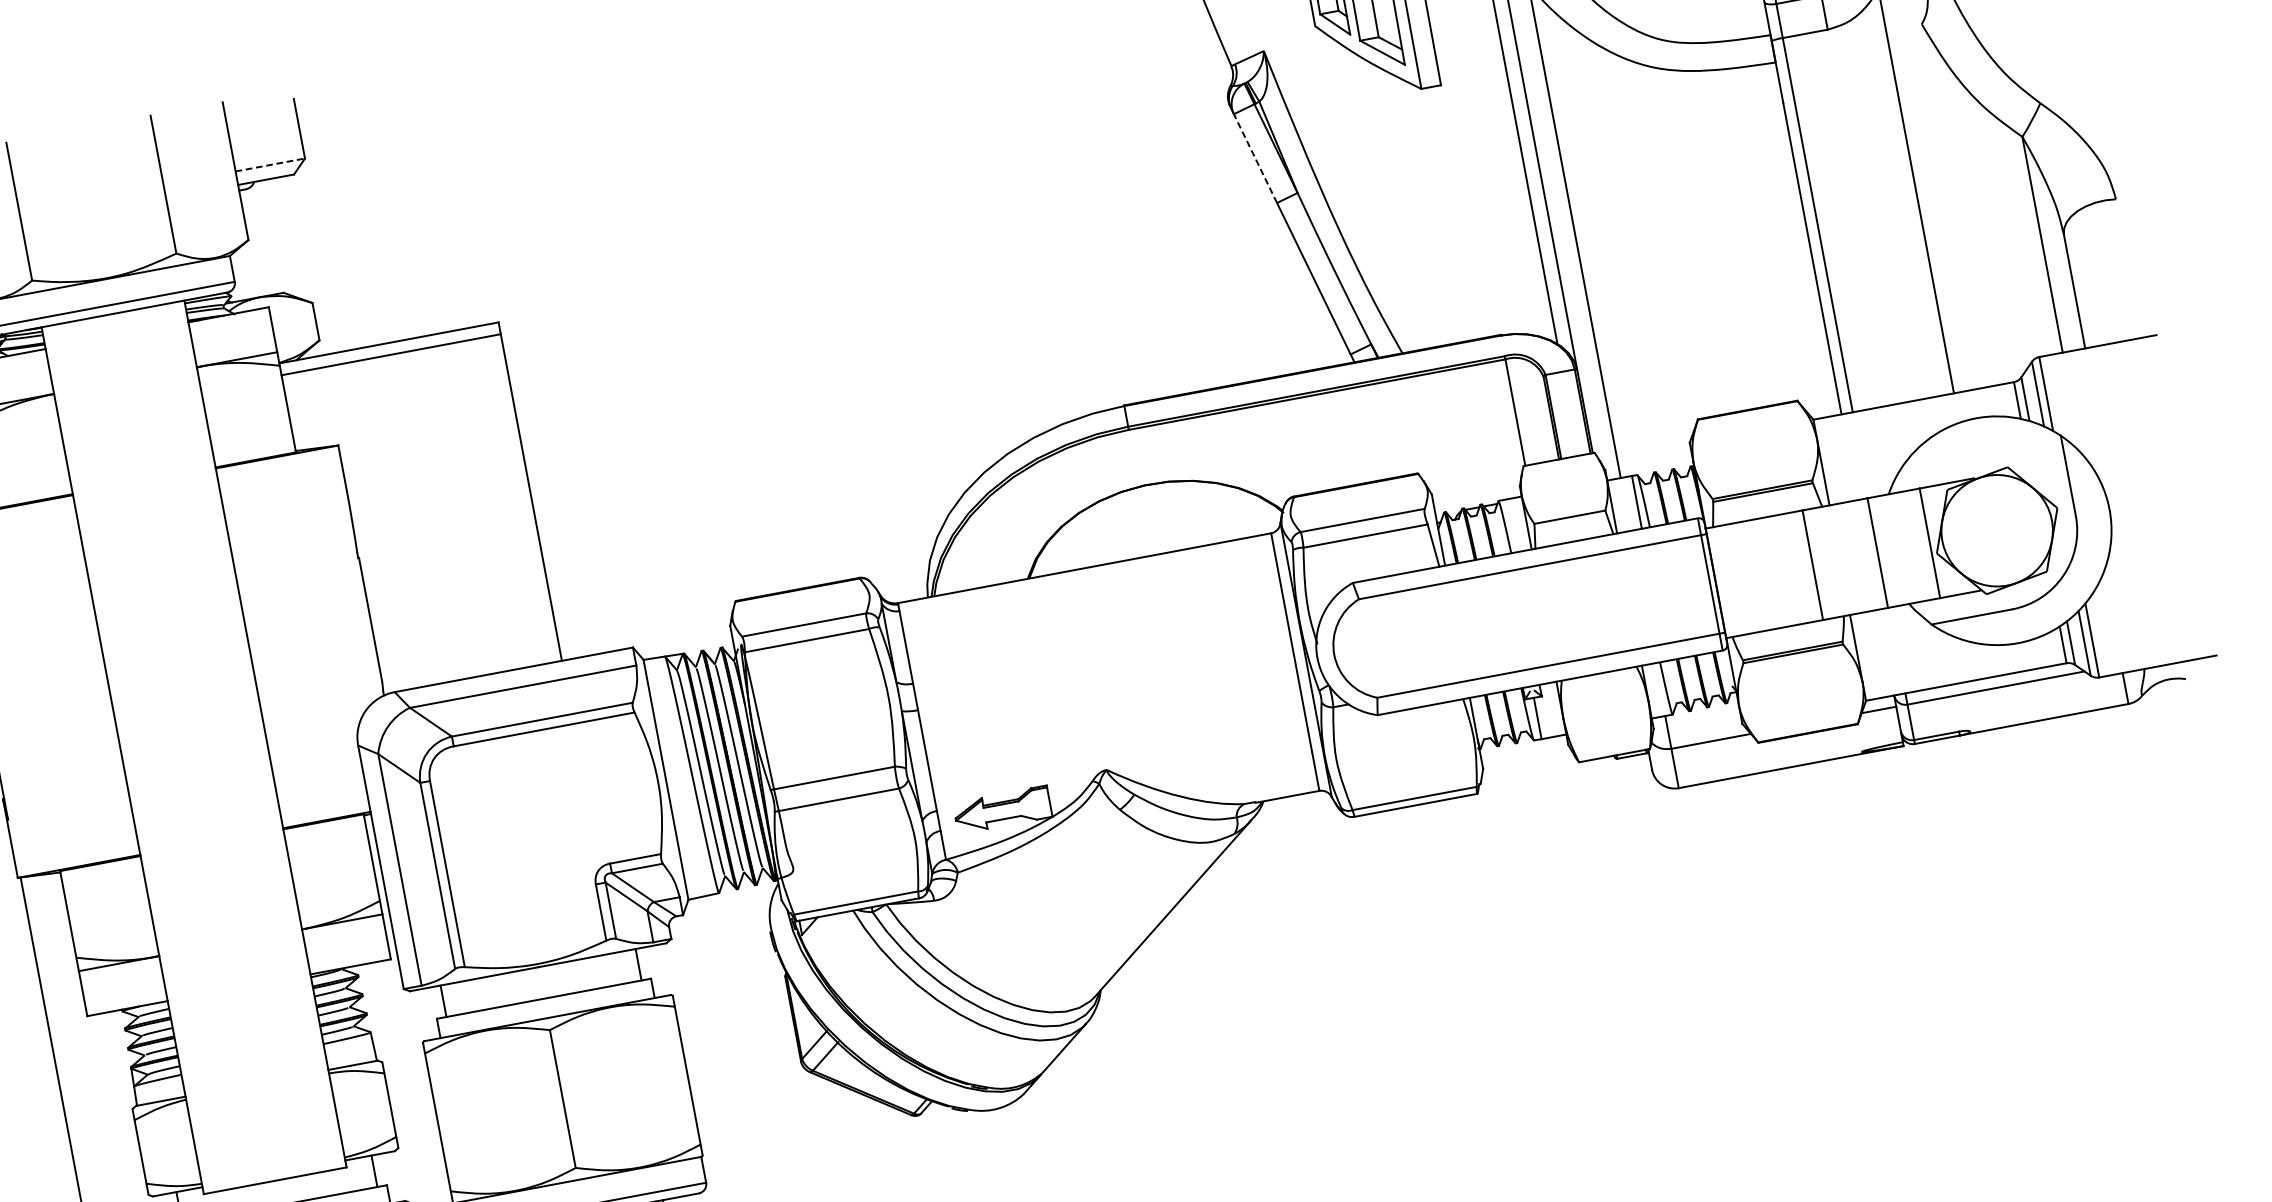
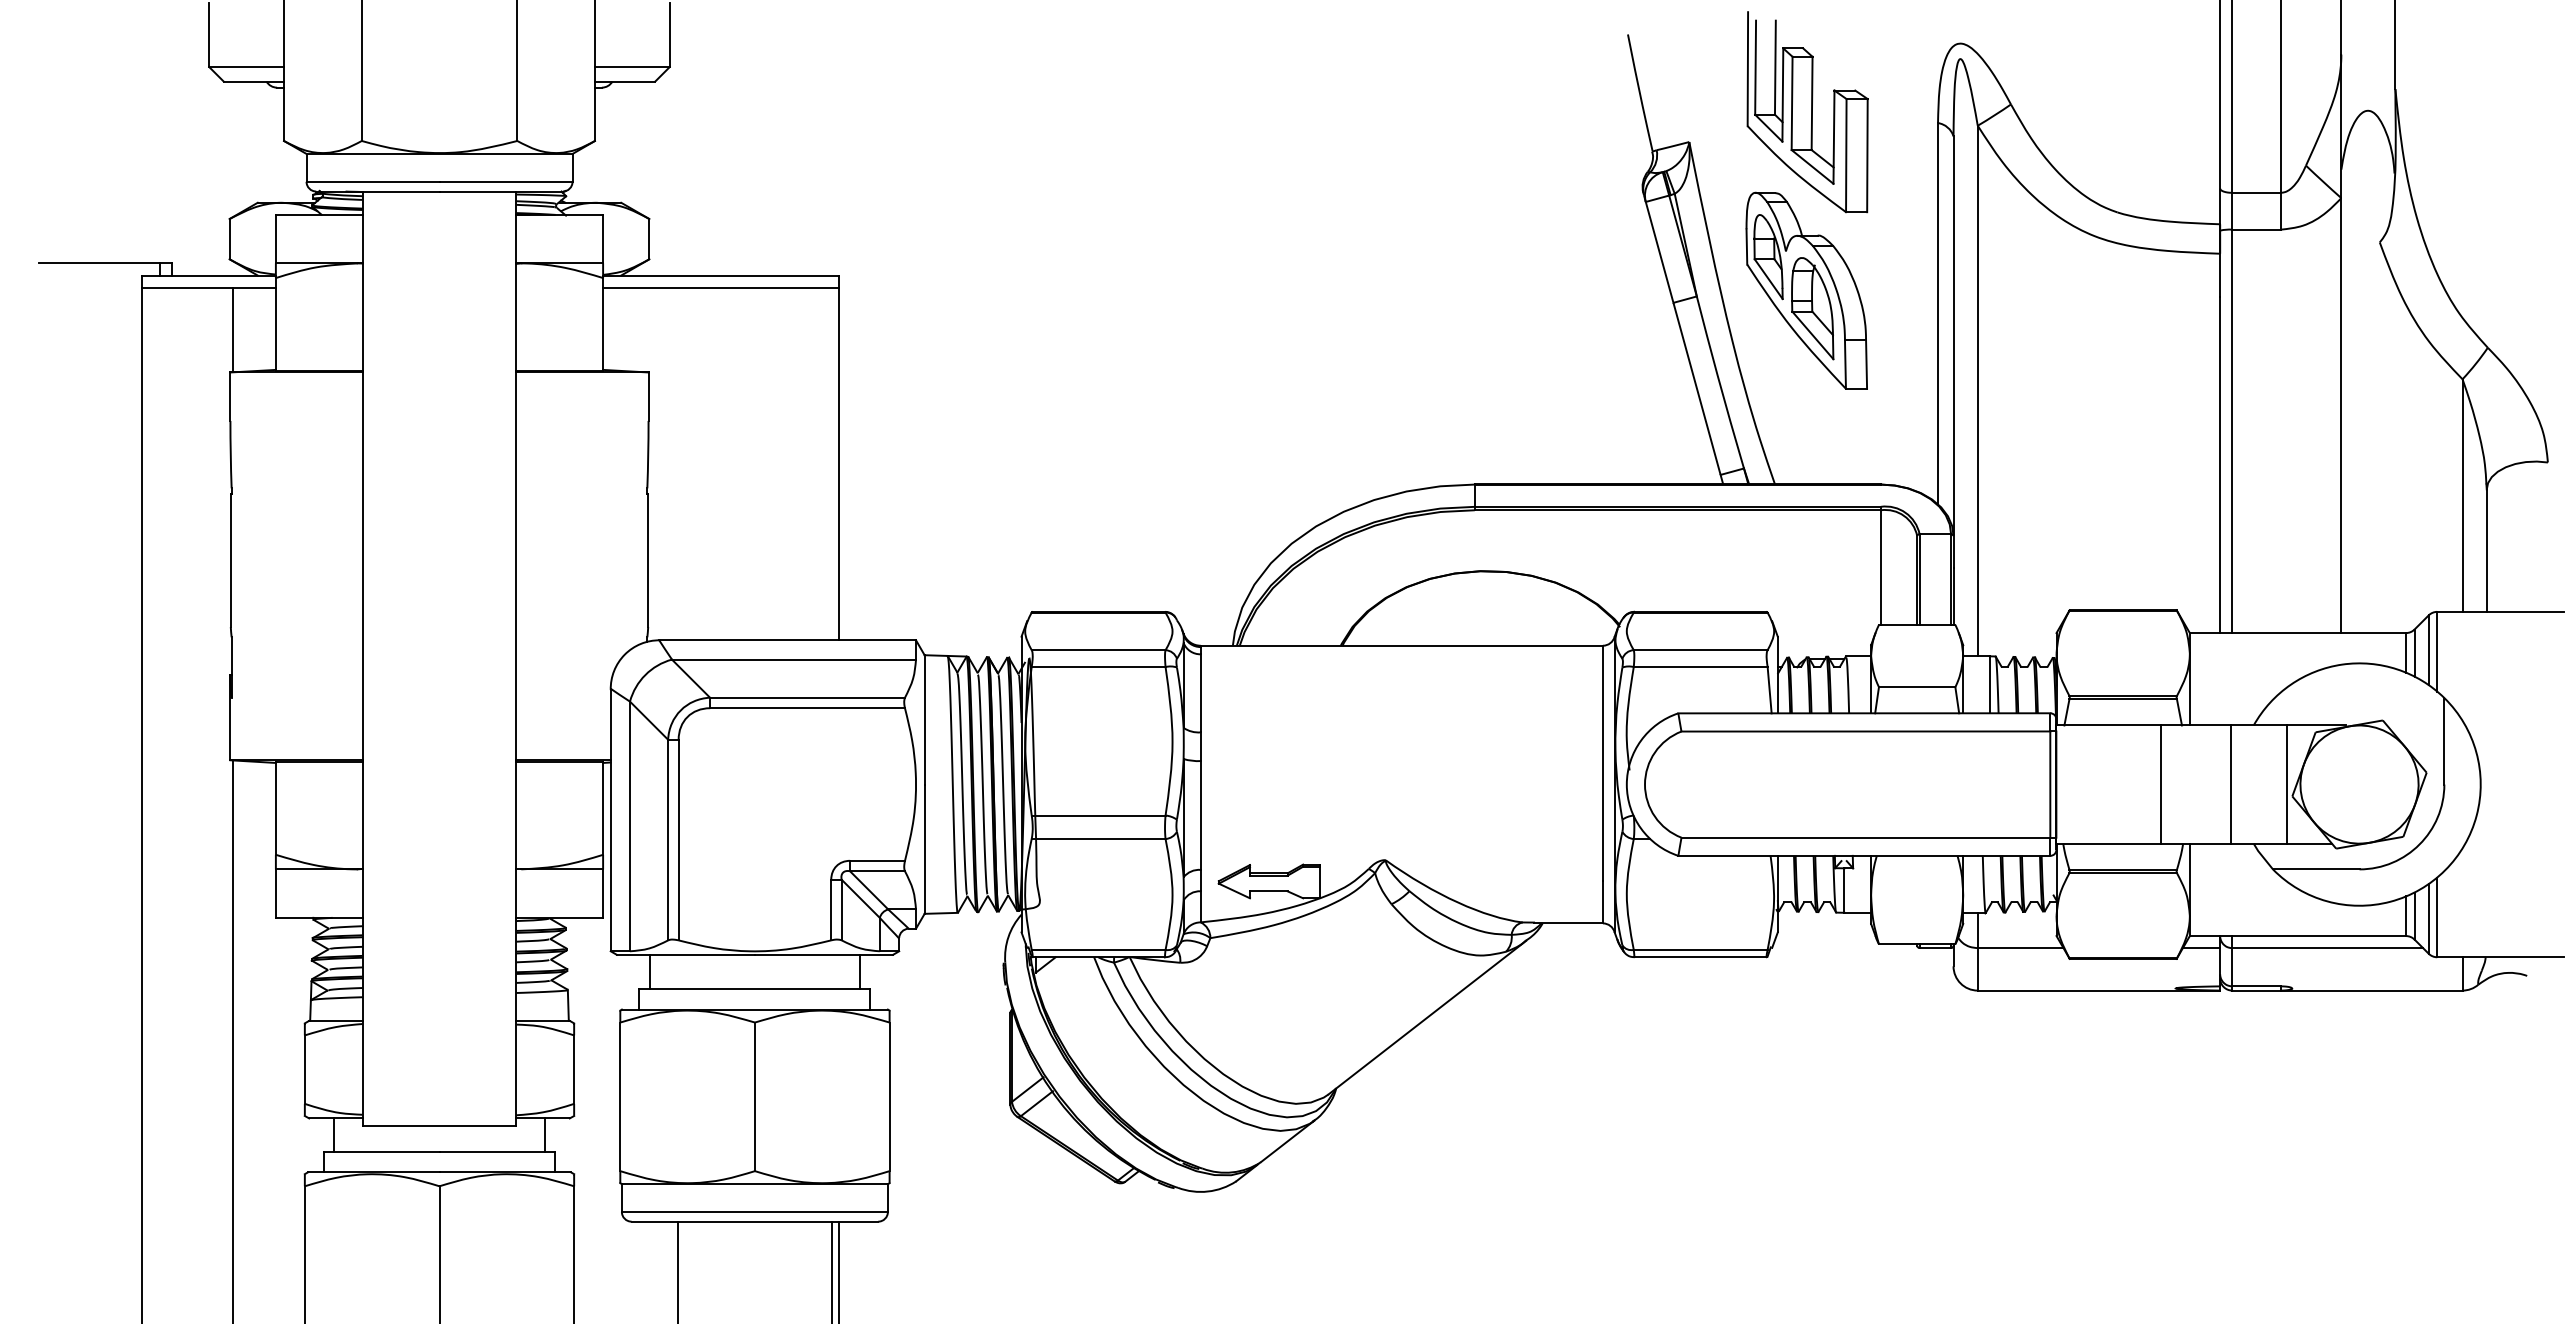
line: (1255, 157) -> (1659, 251), dashed -> solid
line: (270, 165) -> (632, 67), dashed -> solid
part: (1398, 168) -> (1806, 290), added

